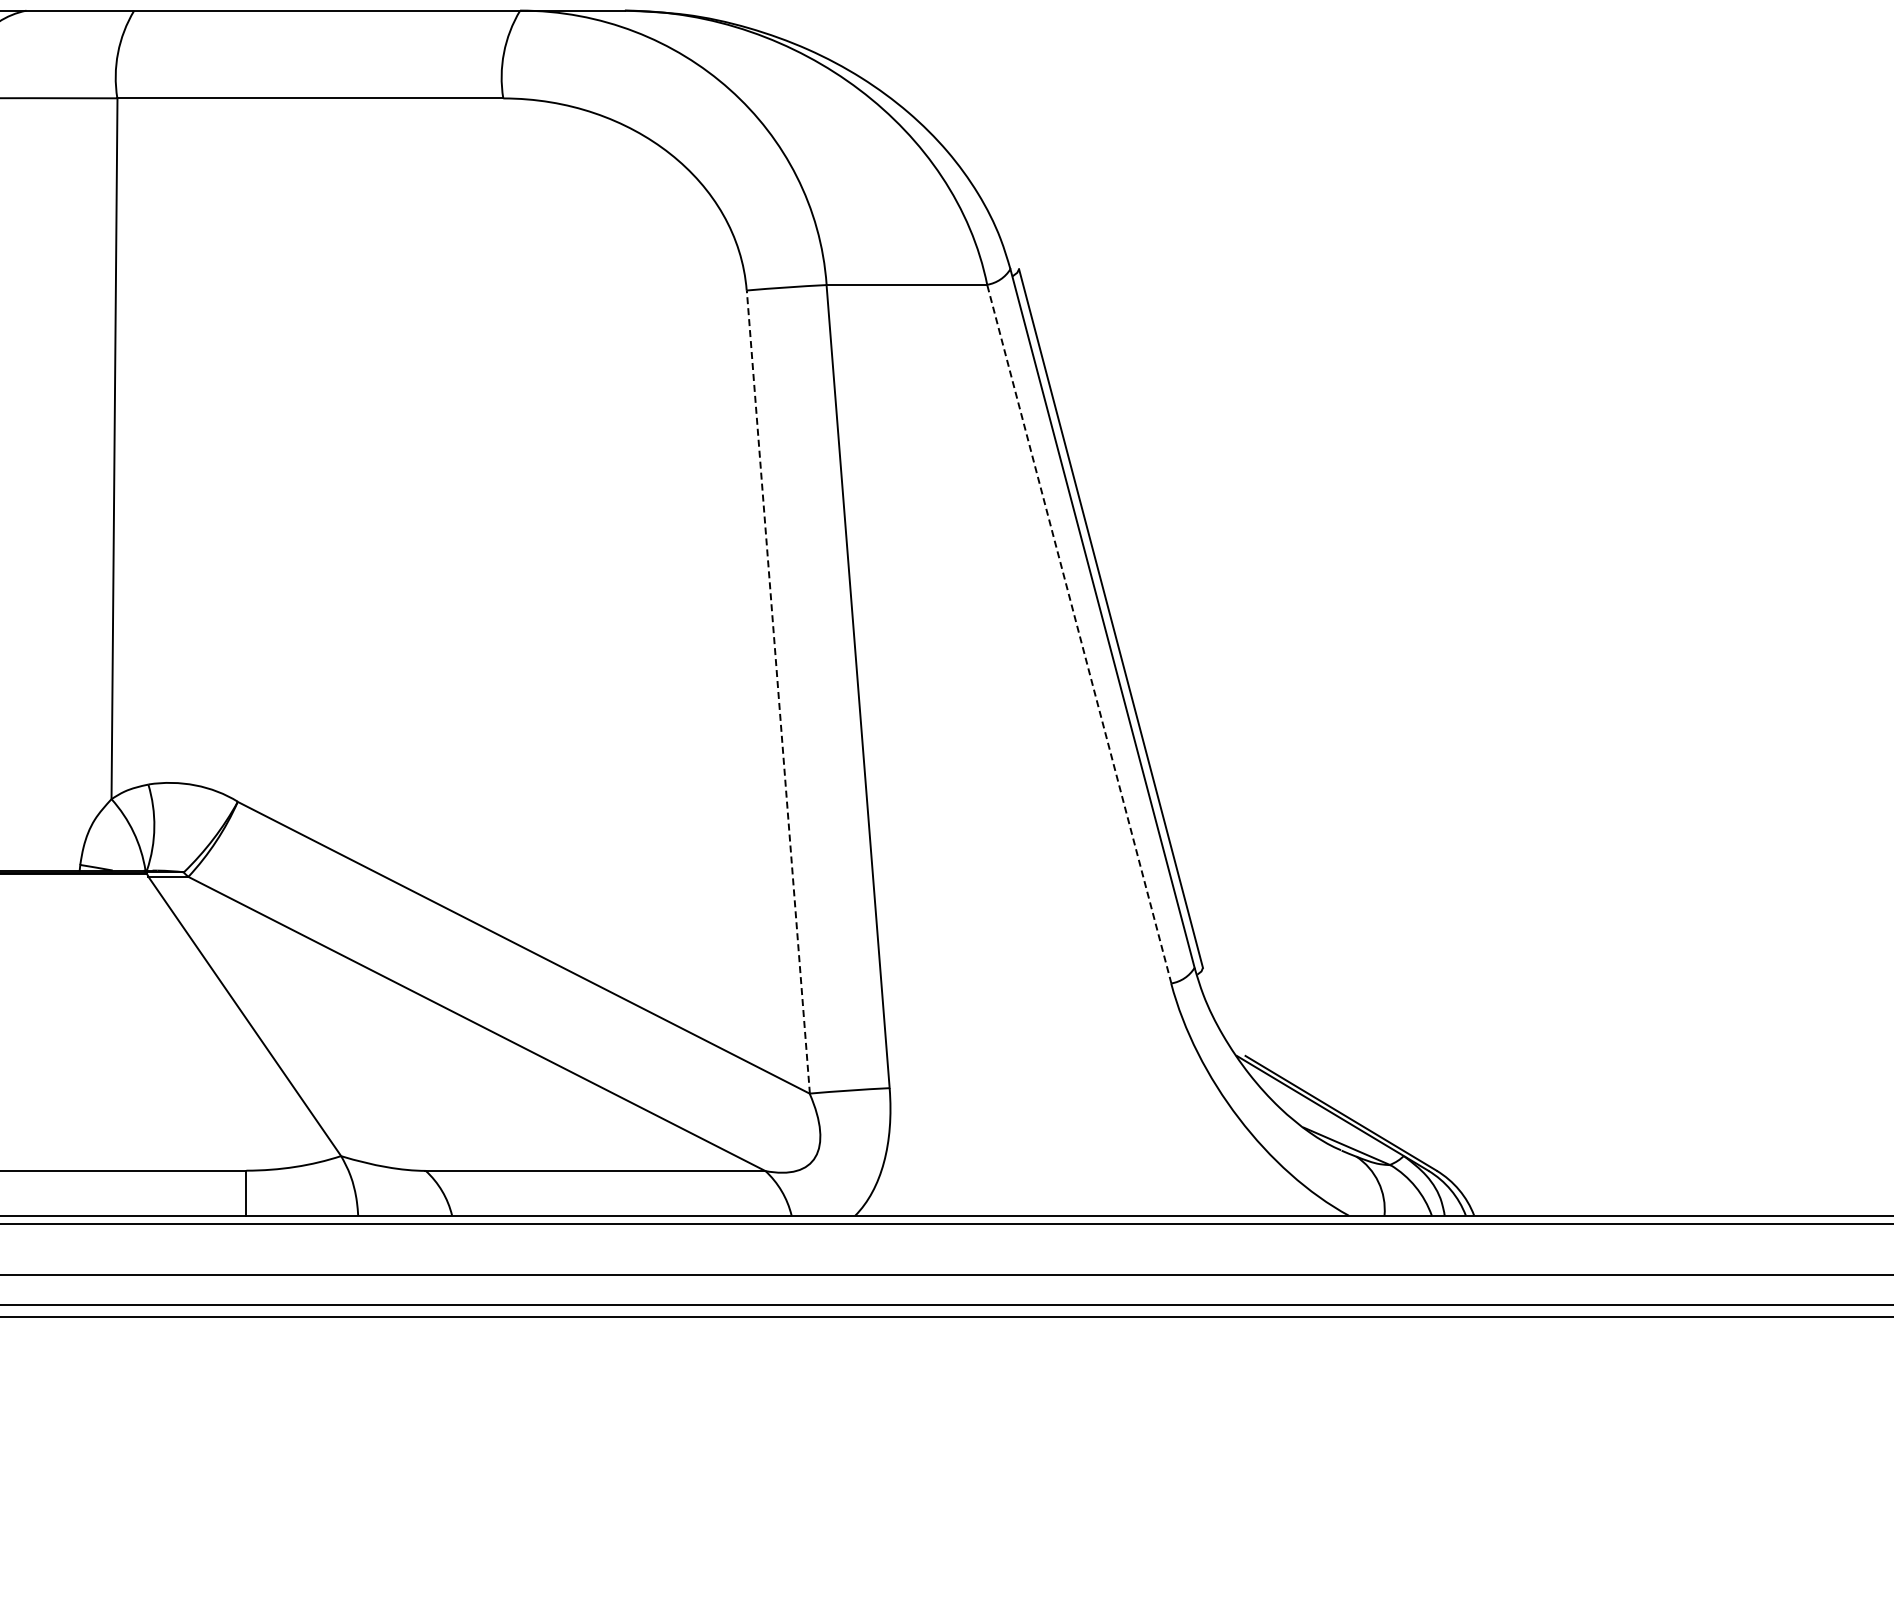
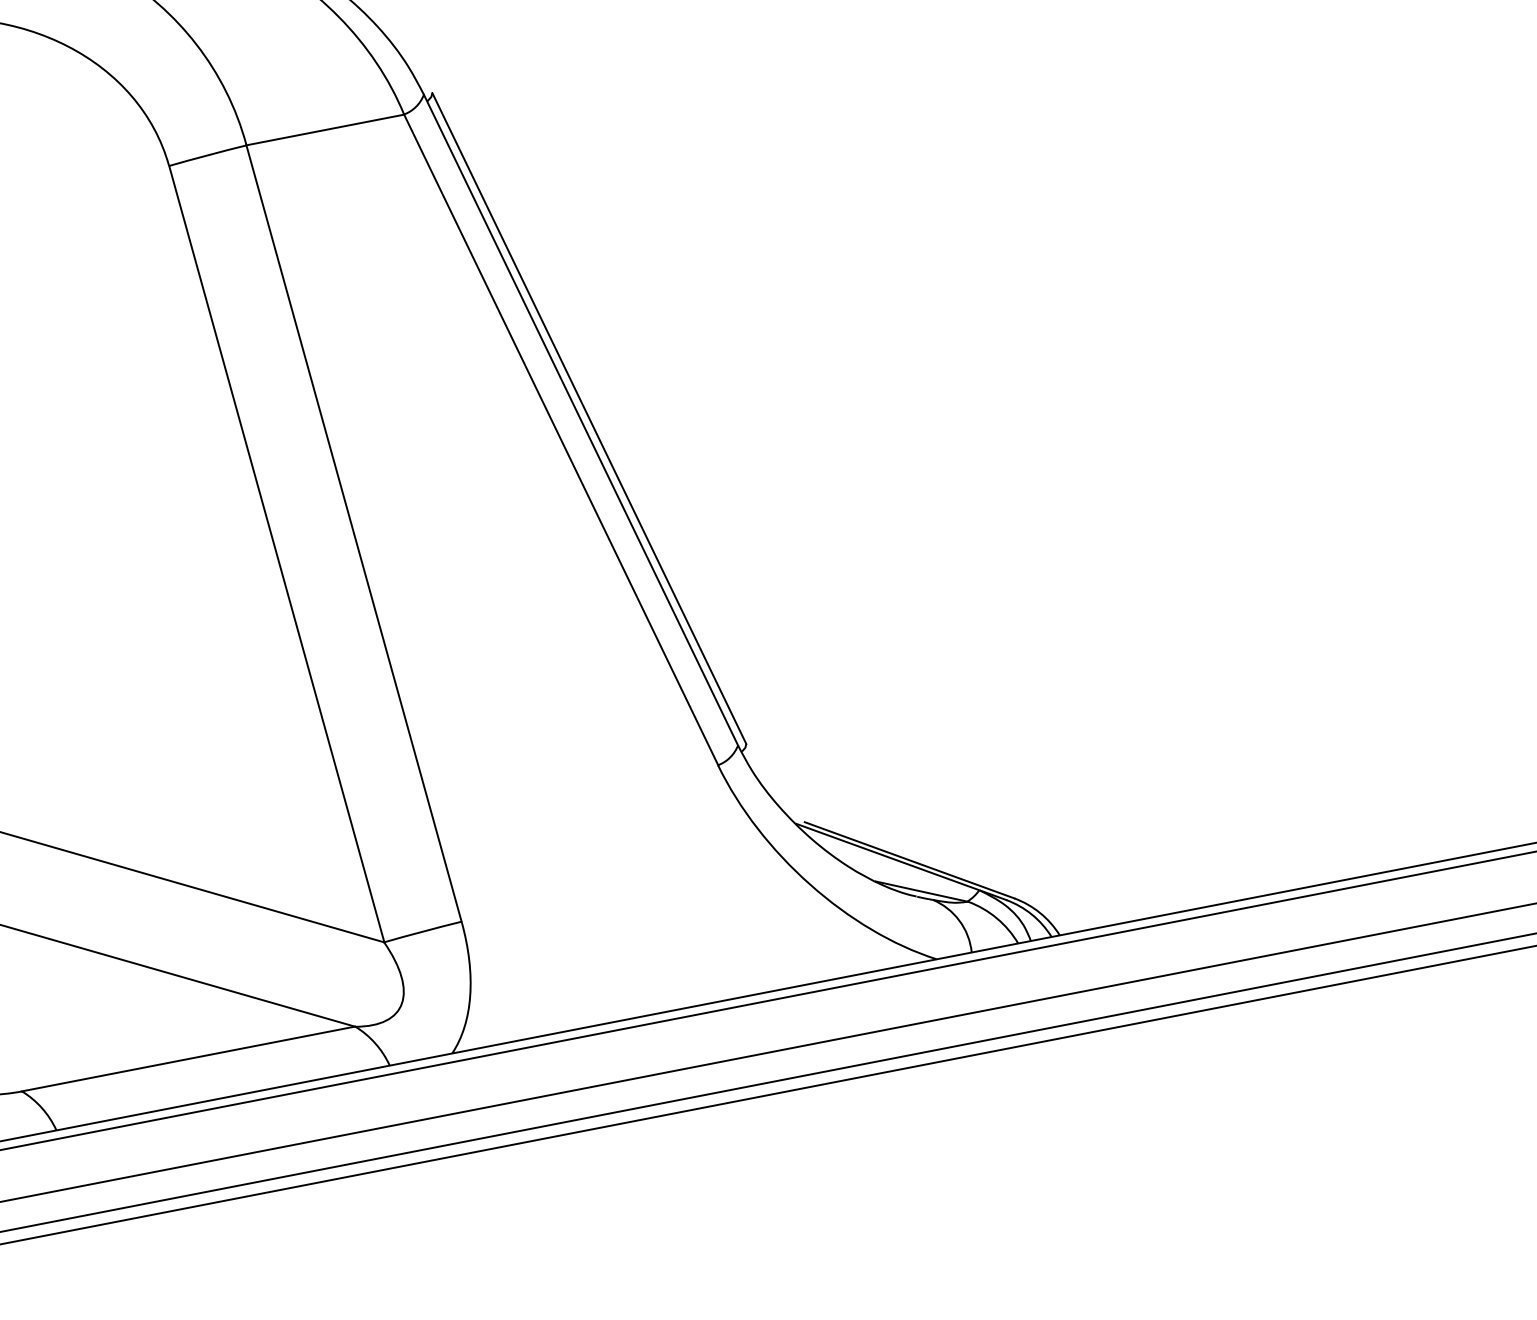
line: (1079, 633) -> (561, 439), dashed -> solid
line: (778, 692) -> (277, 554), dashed -> solid

